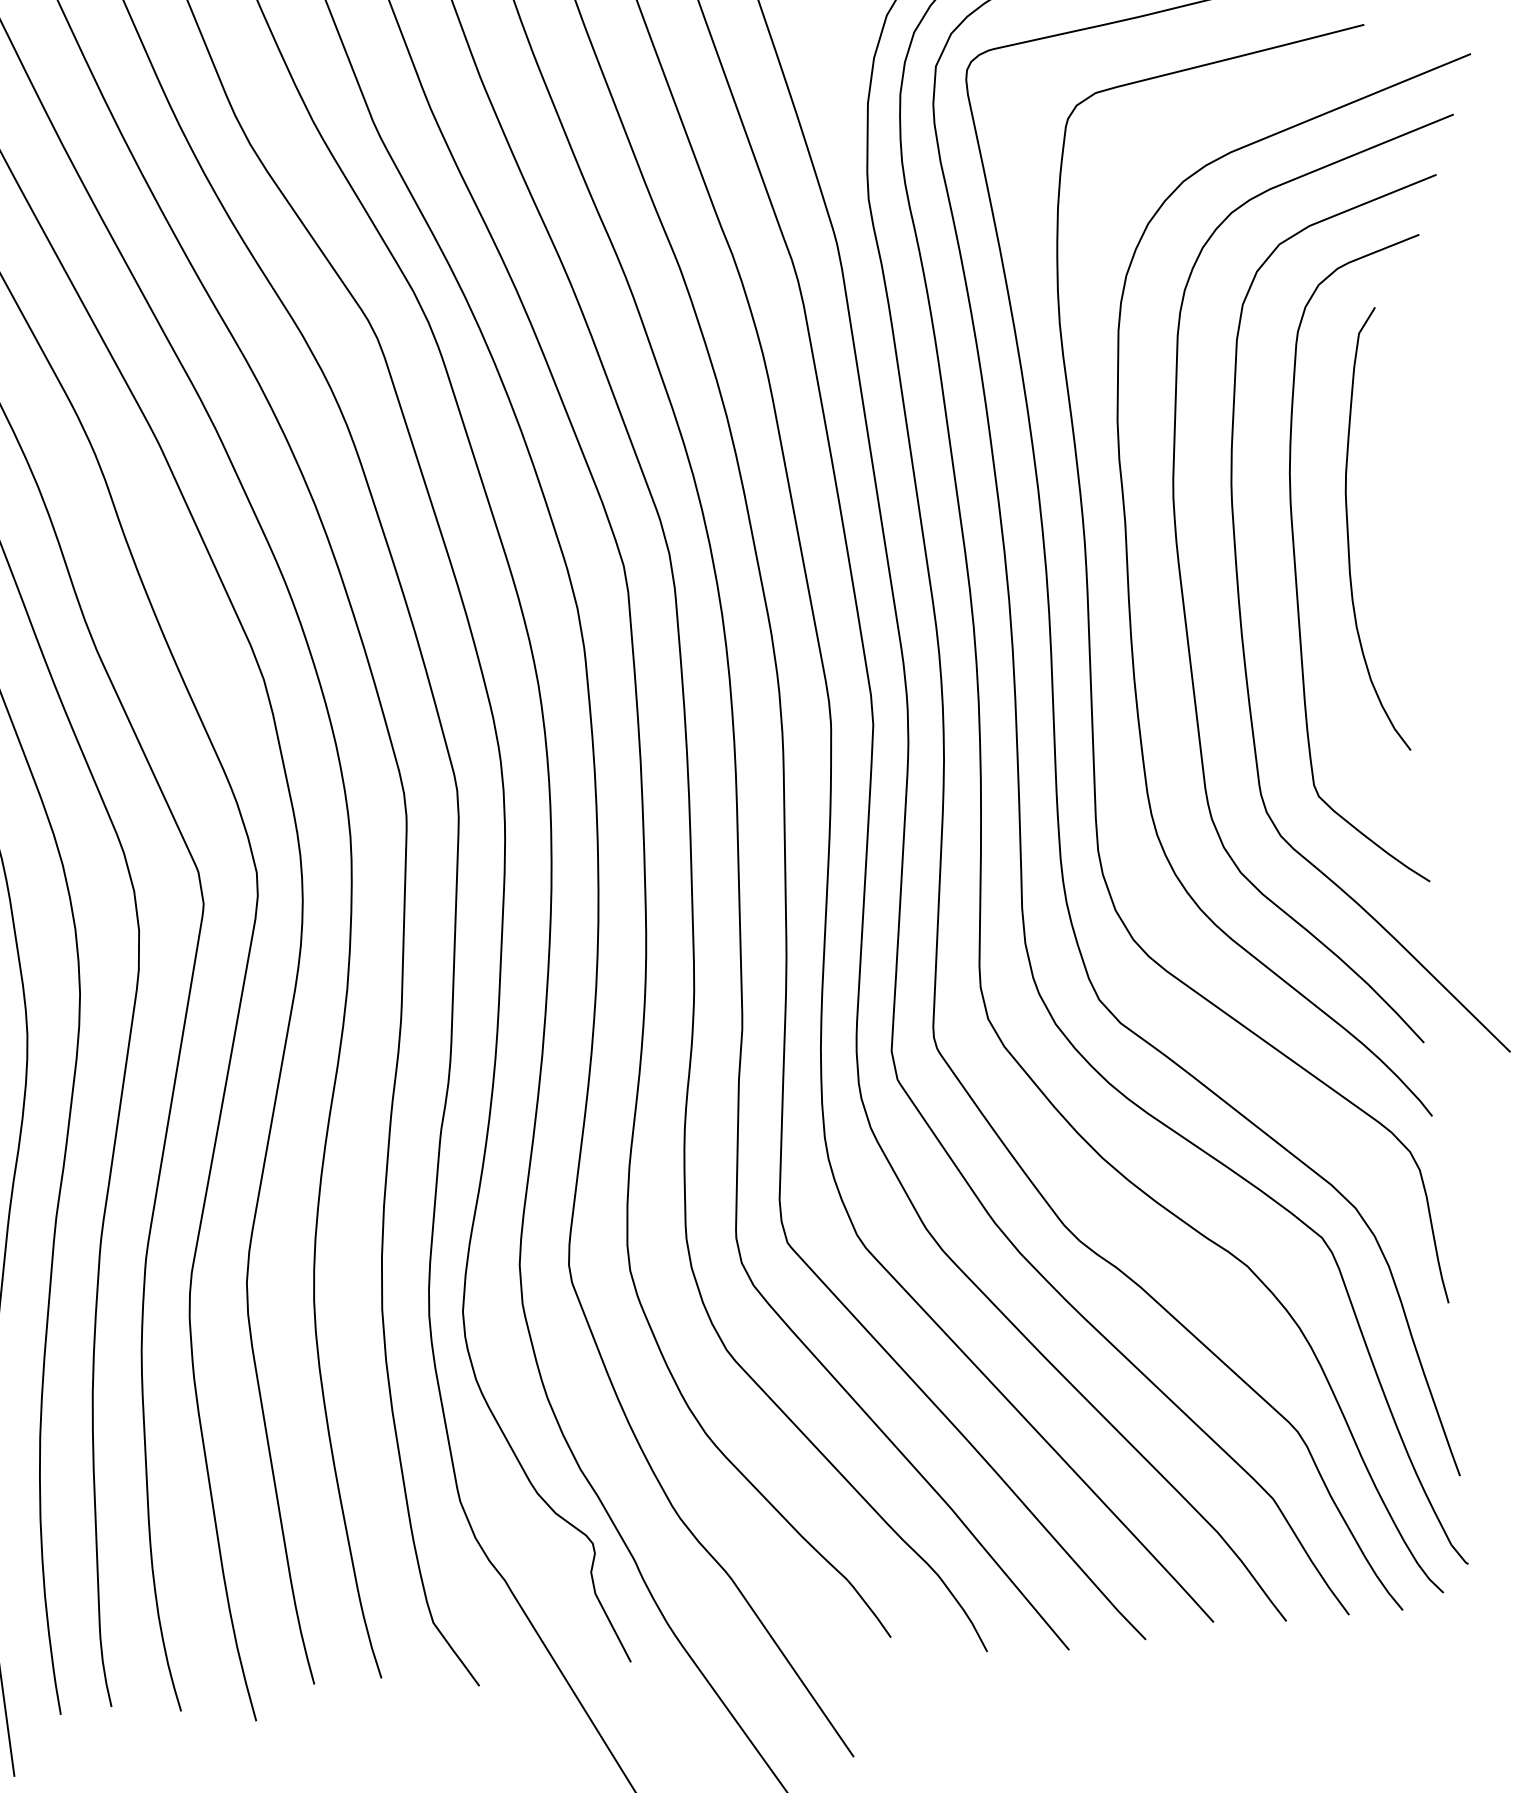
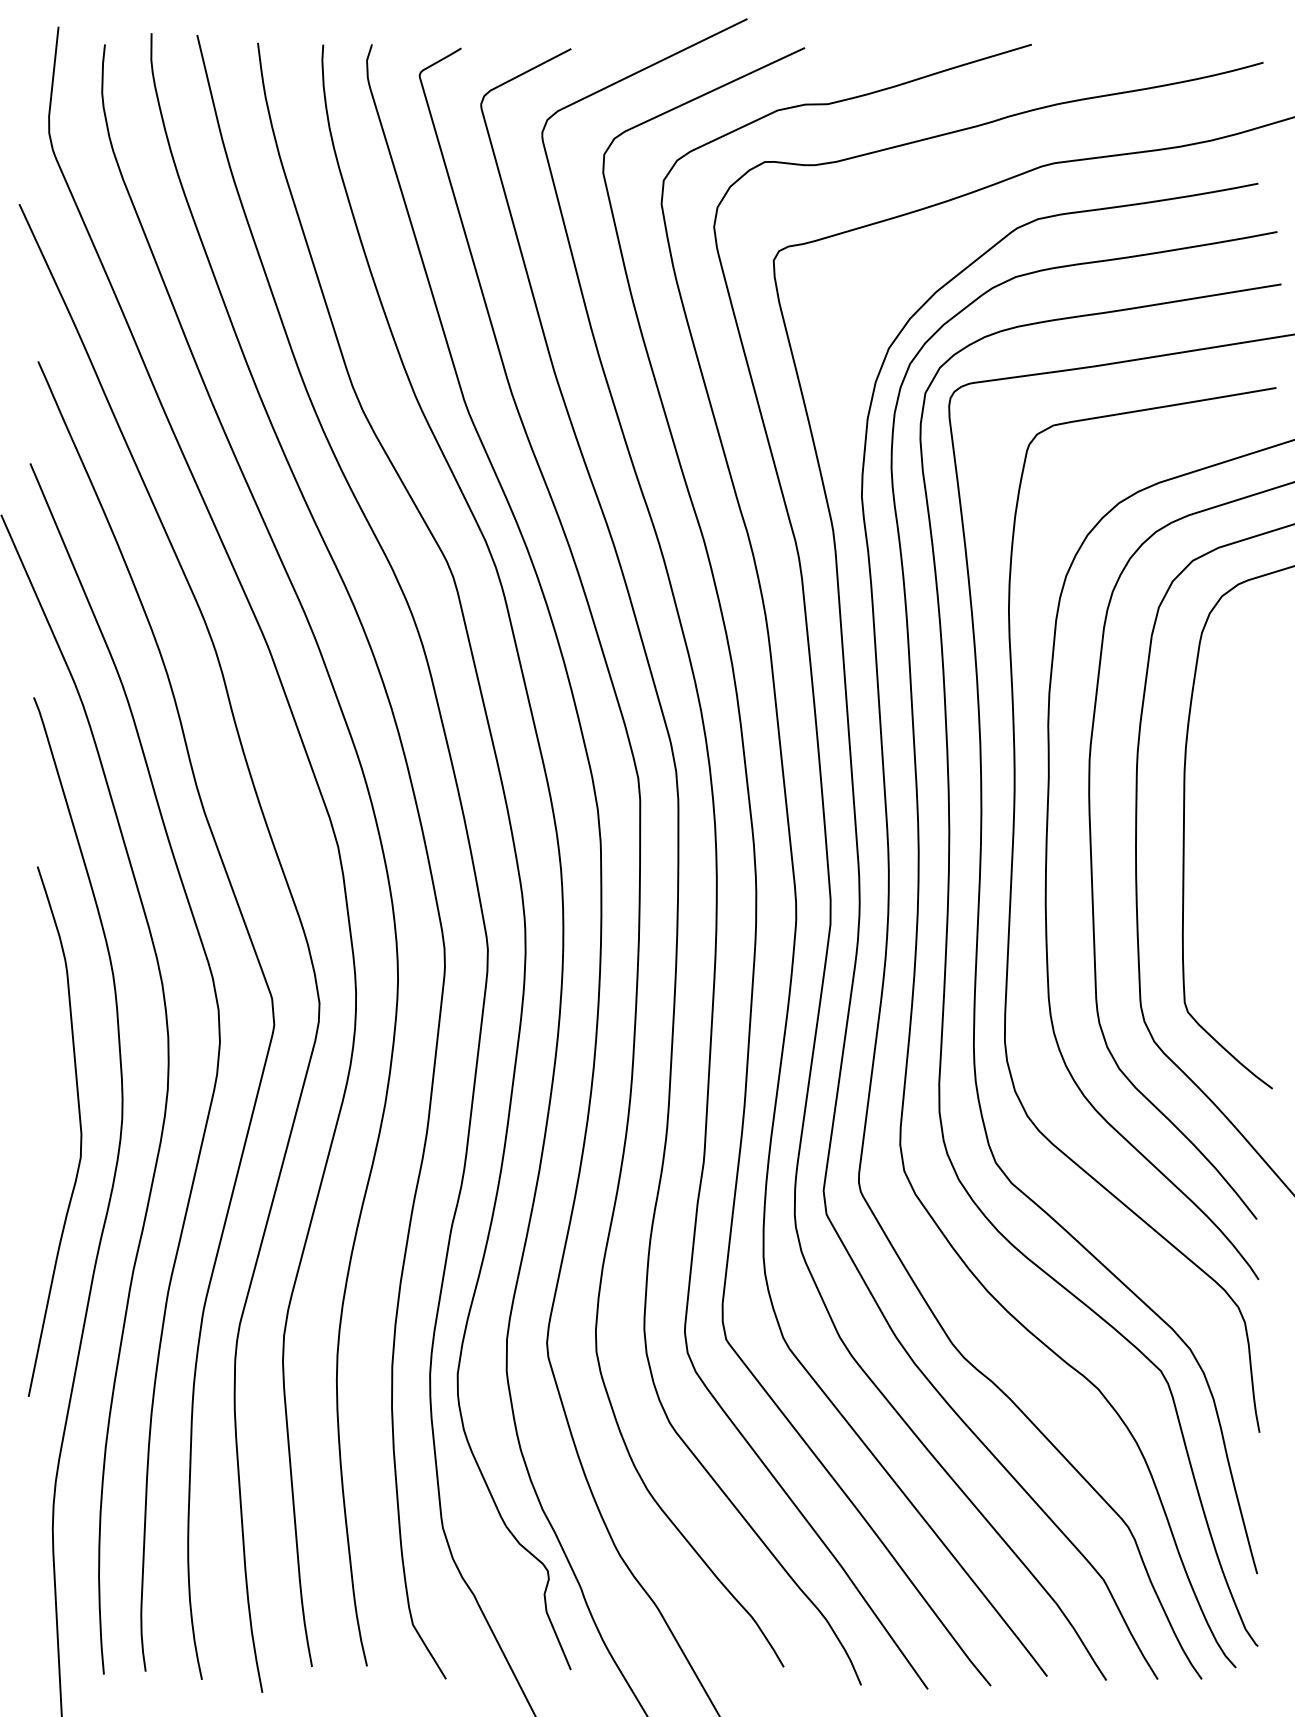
curve: (1349, 527) -> (1230, 795), removed

